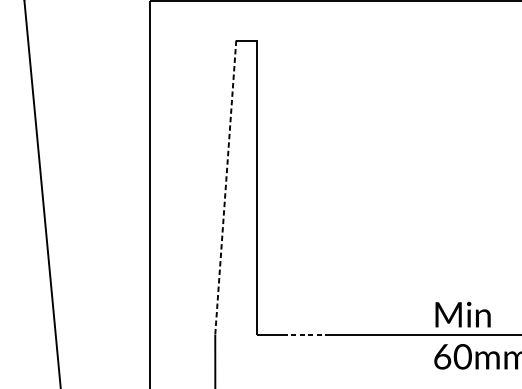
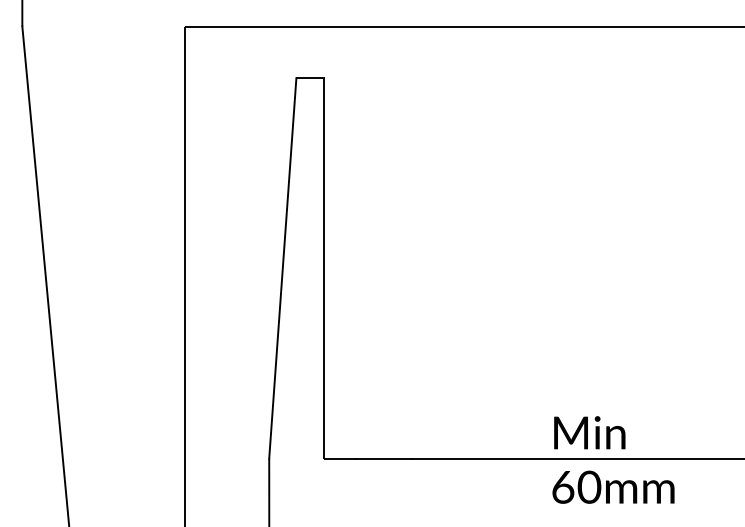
line: (225, 187) -> (282, 268), dashed -> solid
line: (303, 334) -> (383, 458), dashed -> solid

